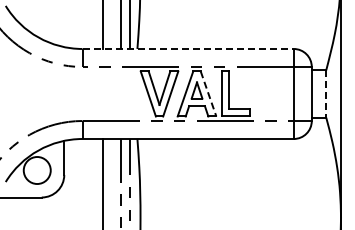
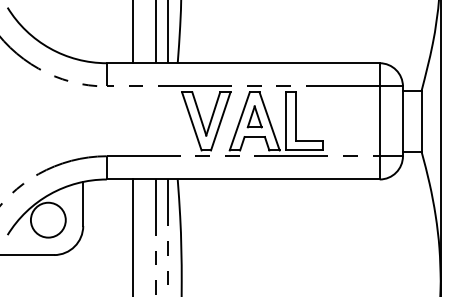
line: (188, 48) -> (243, 62), dashed -> solid
line: (208, 93) -> (269, 120), dashed -> solid
line: (326, 93) -> (421, 120), dashed -> solid

